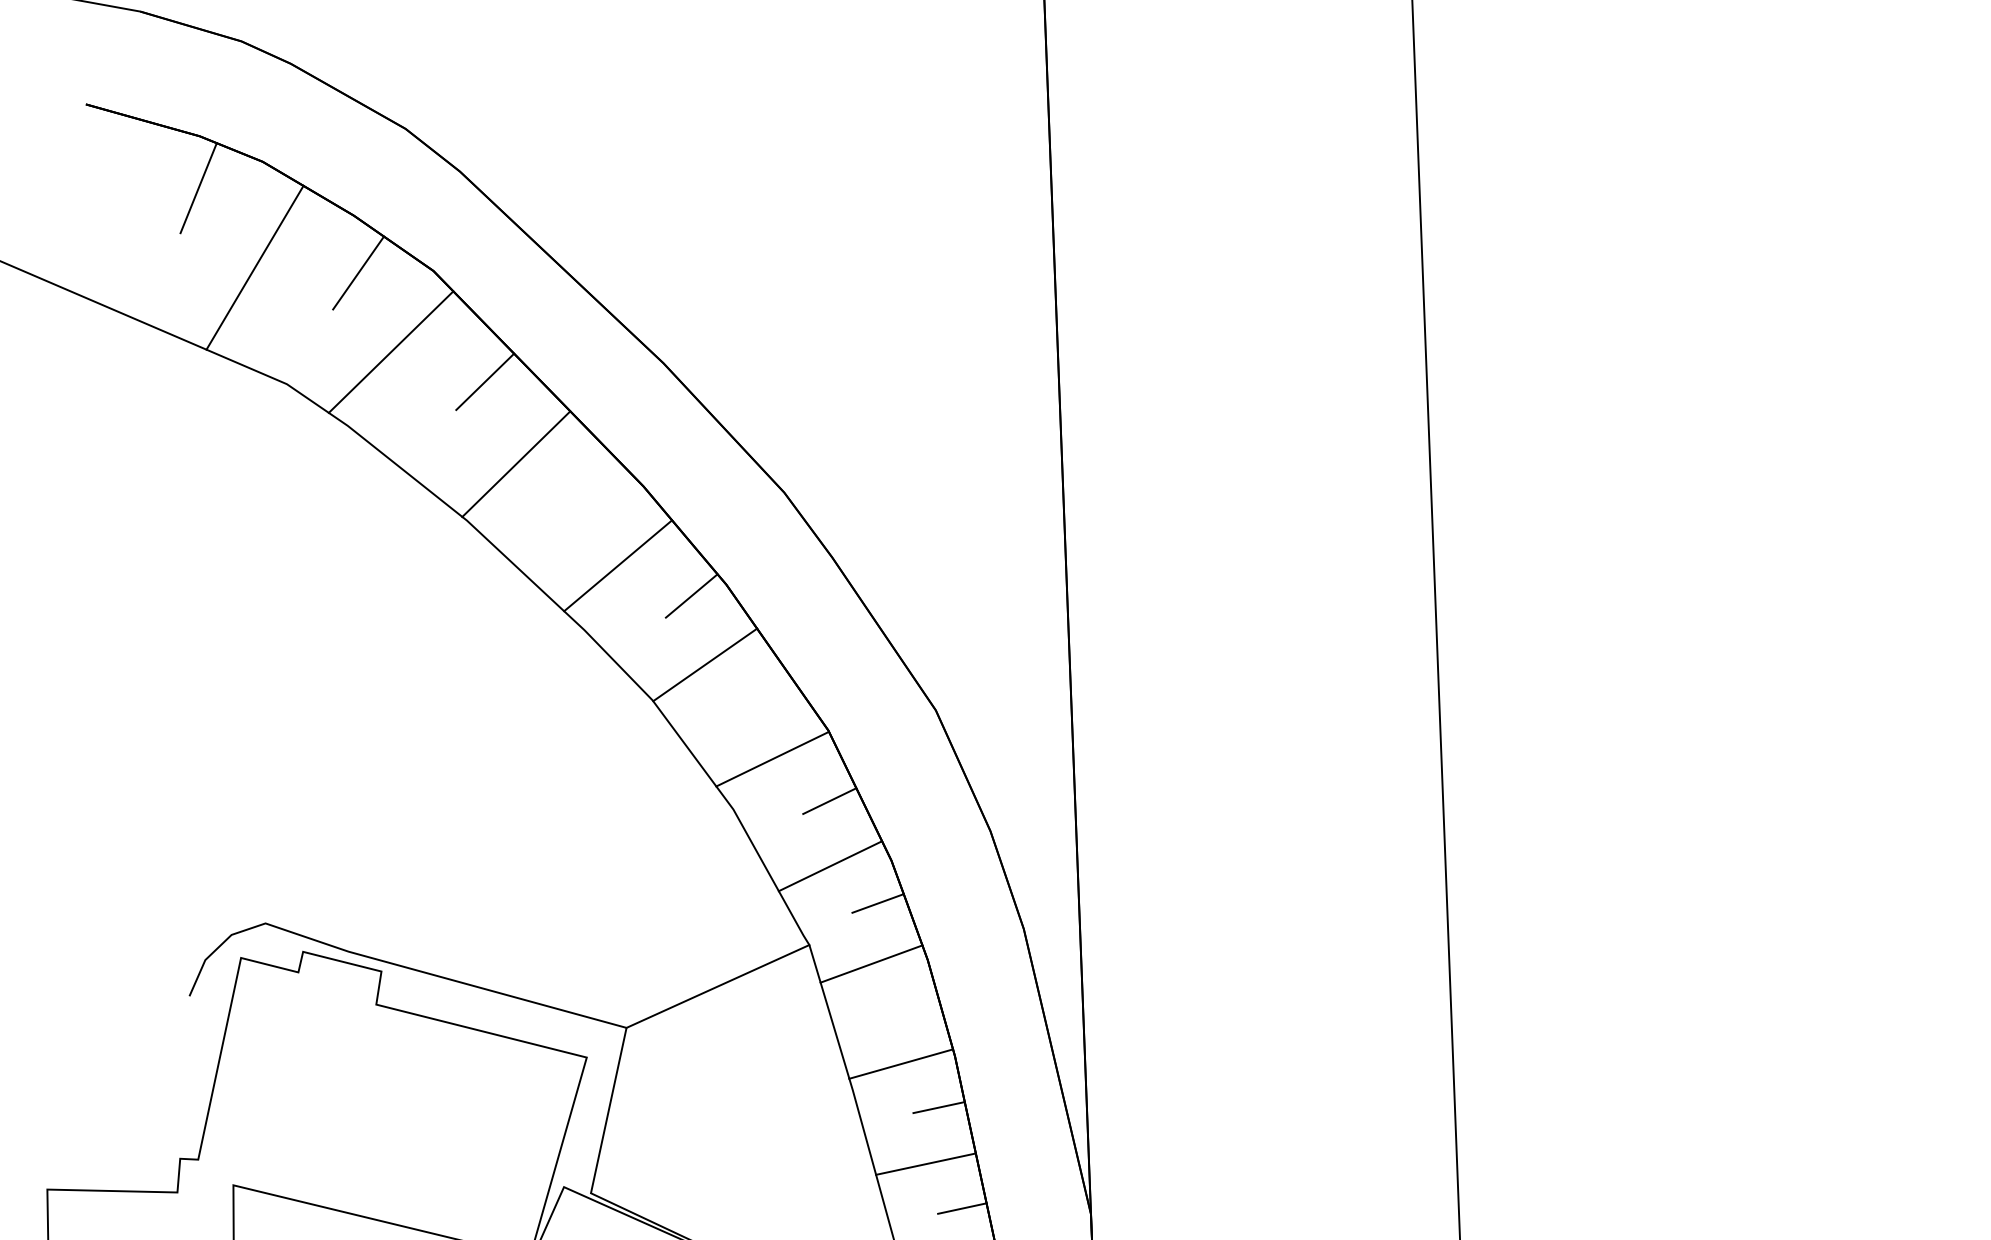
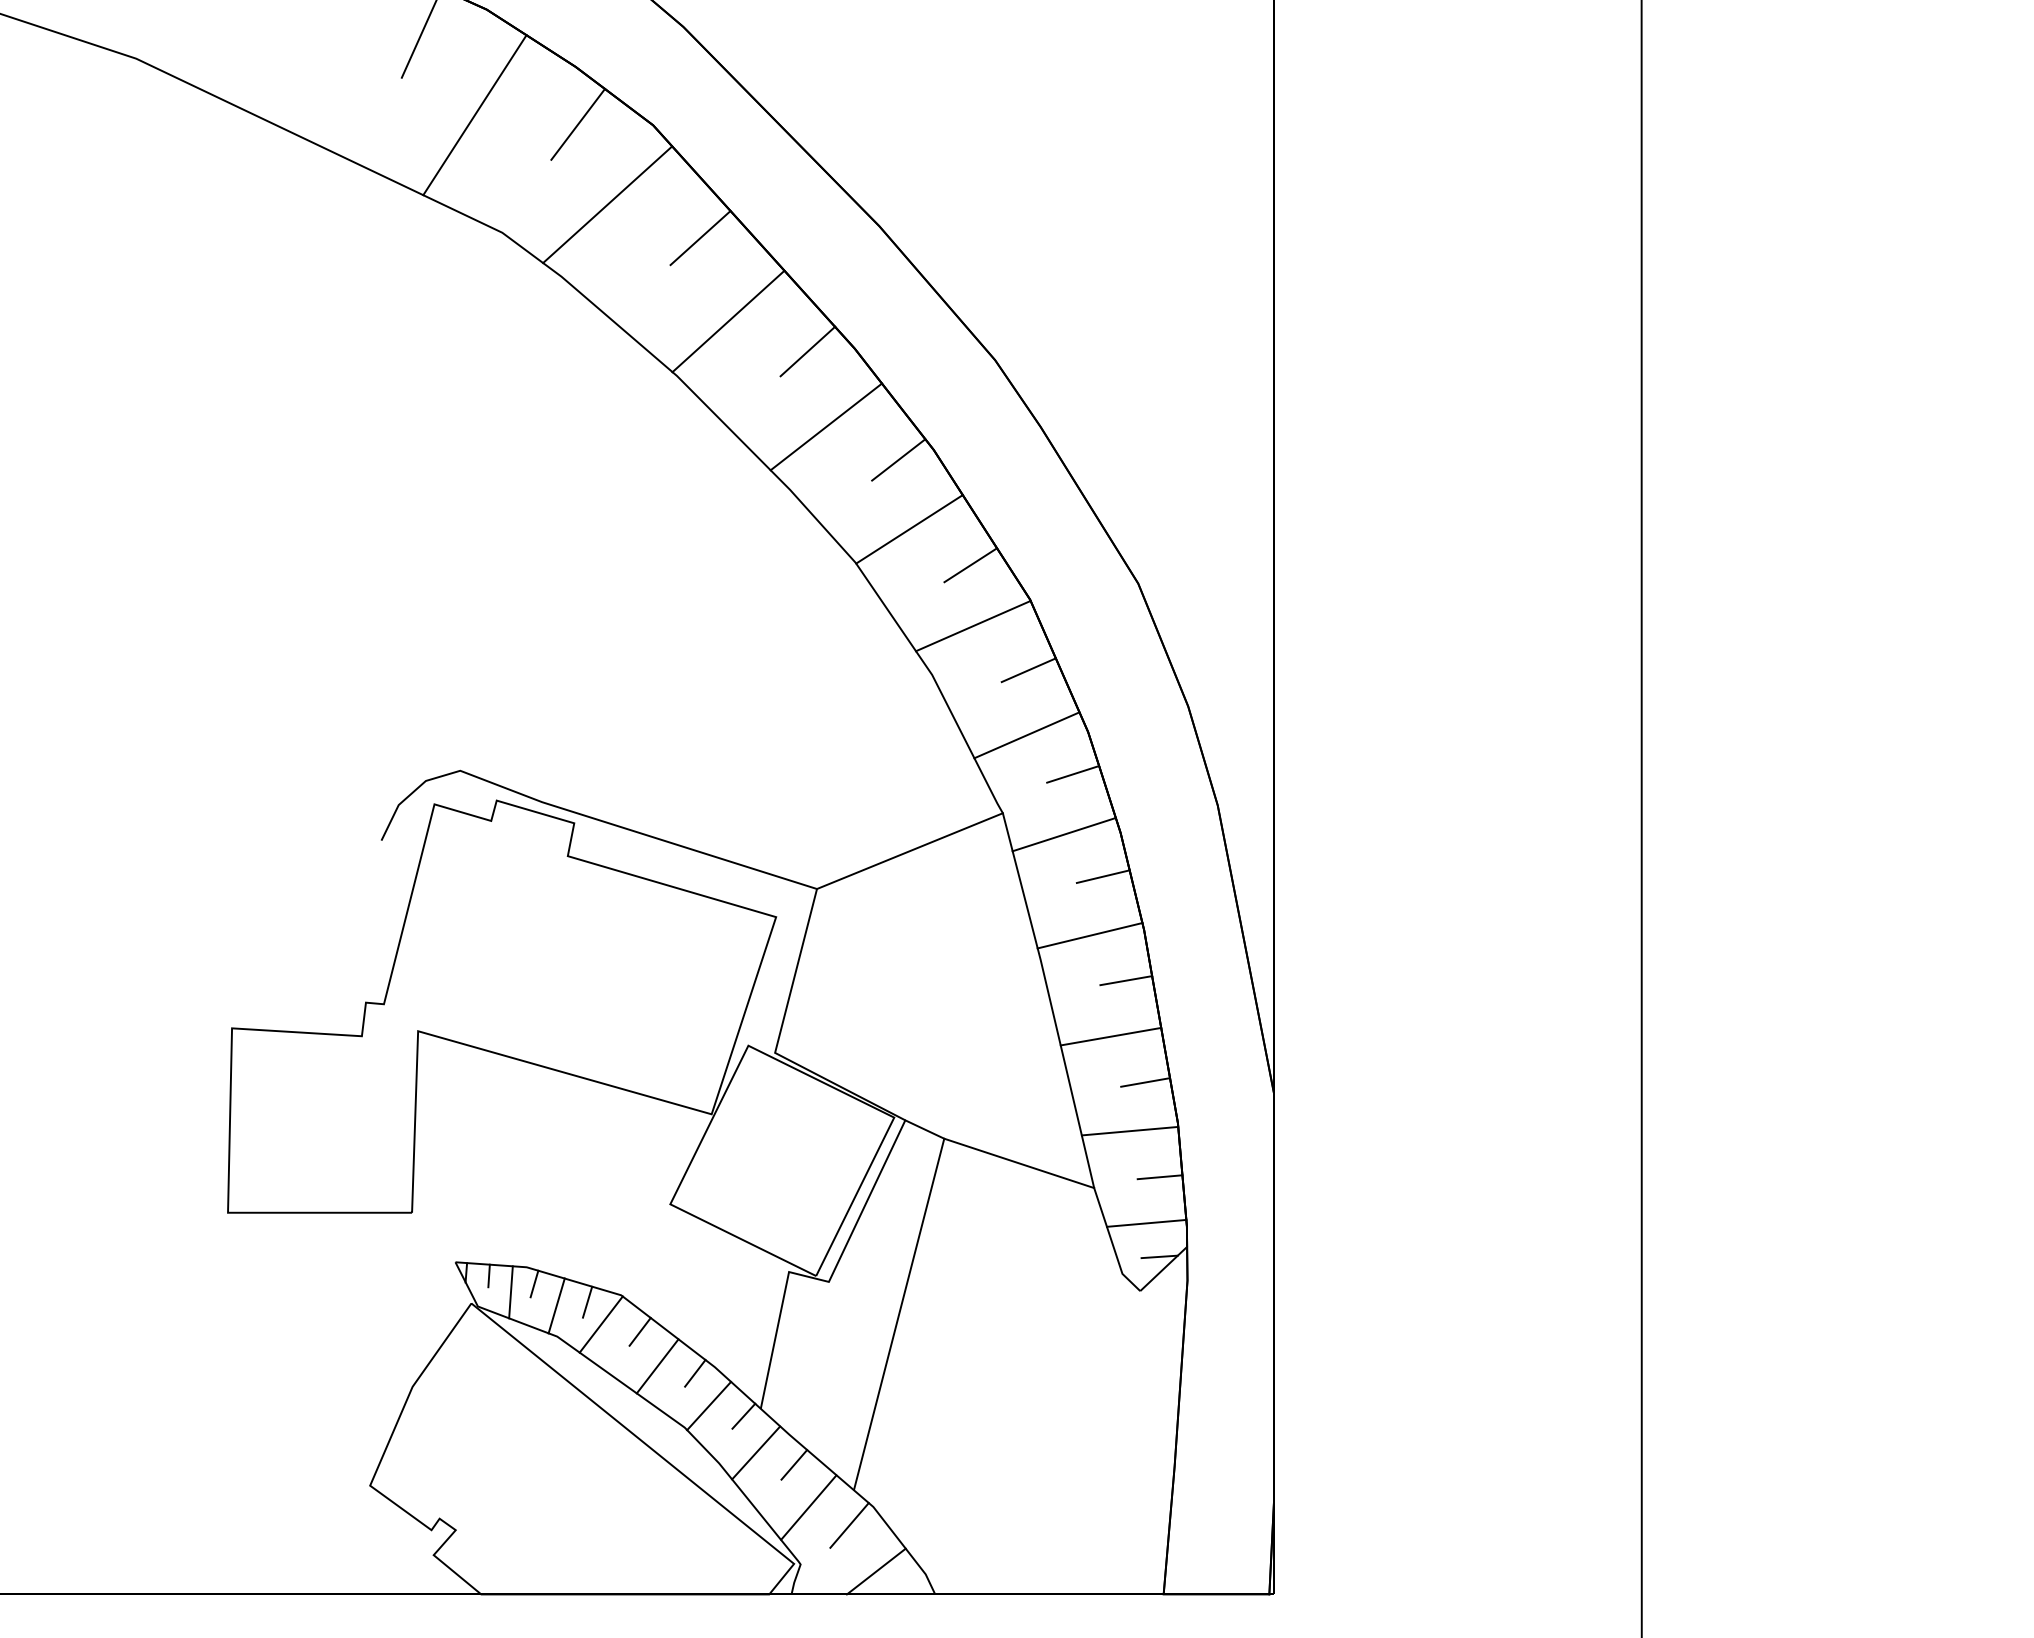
line: (596, 491) -> (807, 351), added
line: (767, 698) -> (970, 565), added
line: (911, 1004) -> (1102, 876), added

